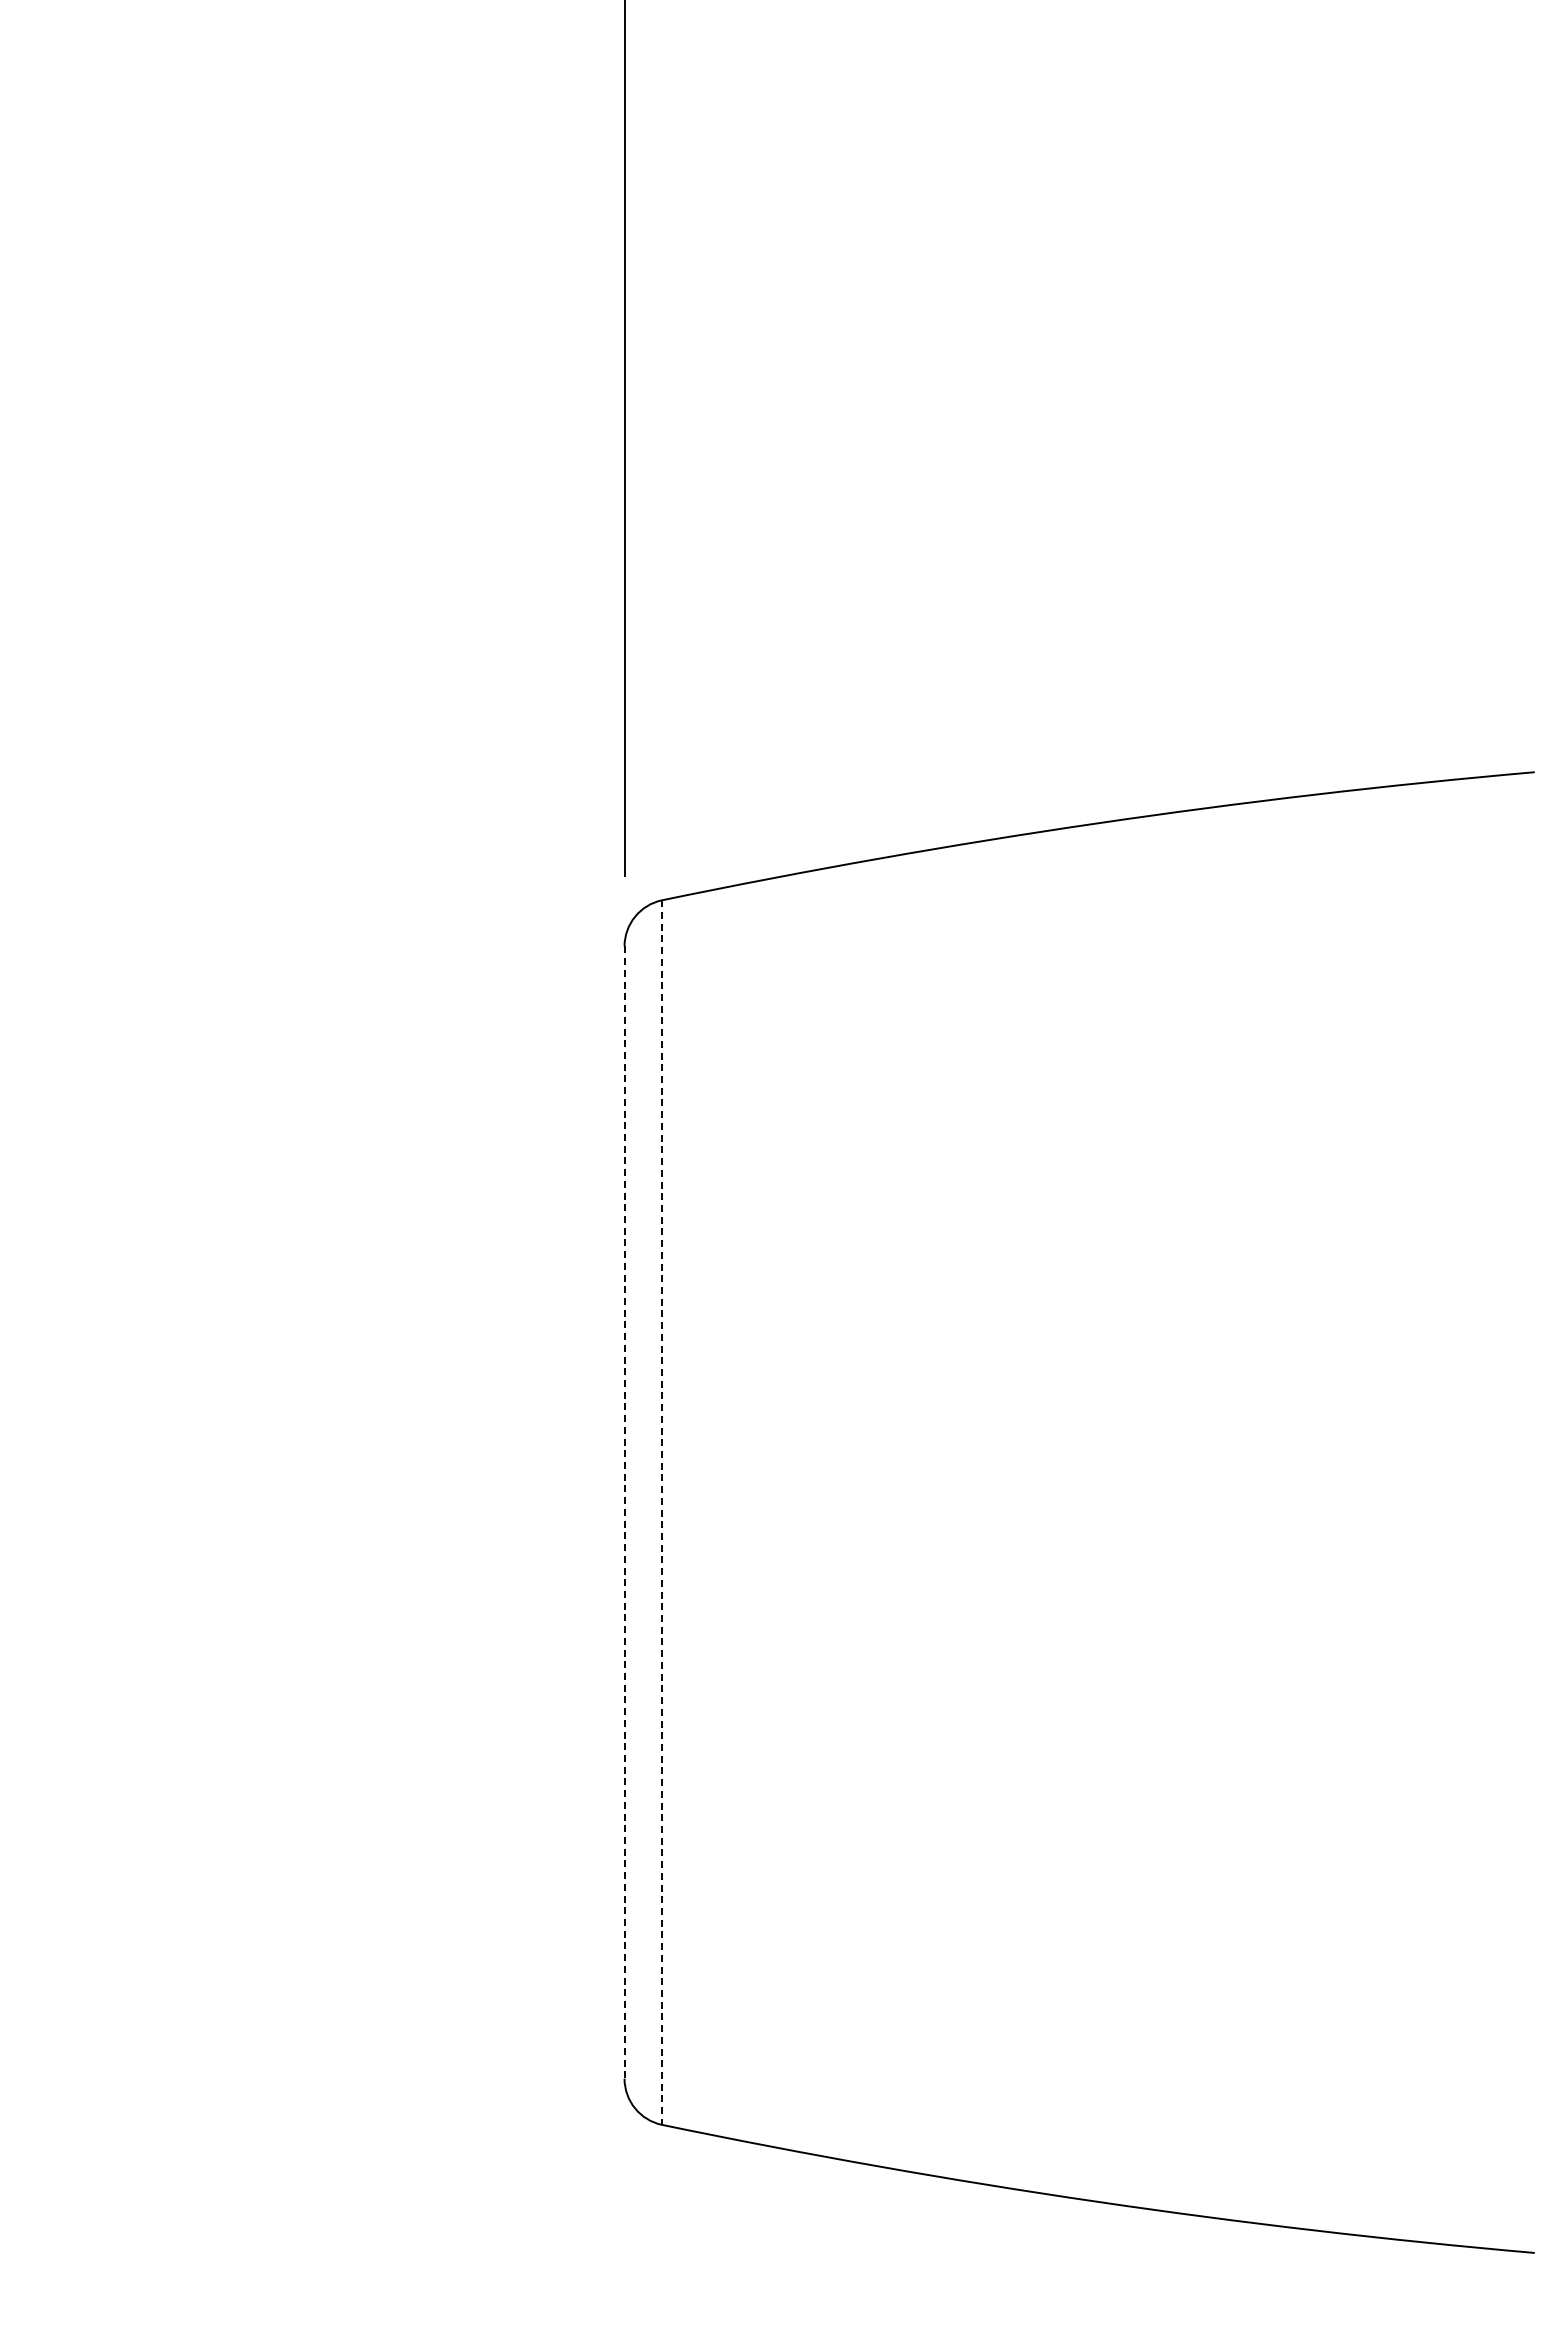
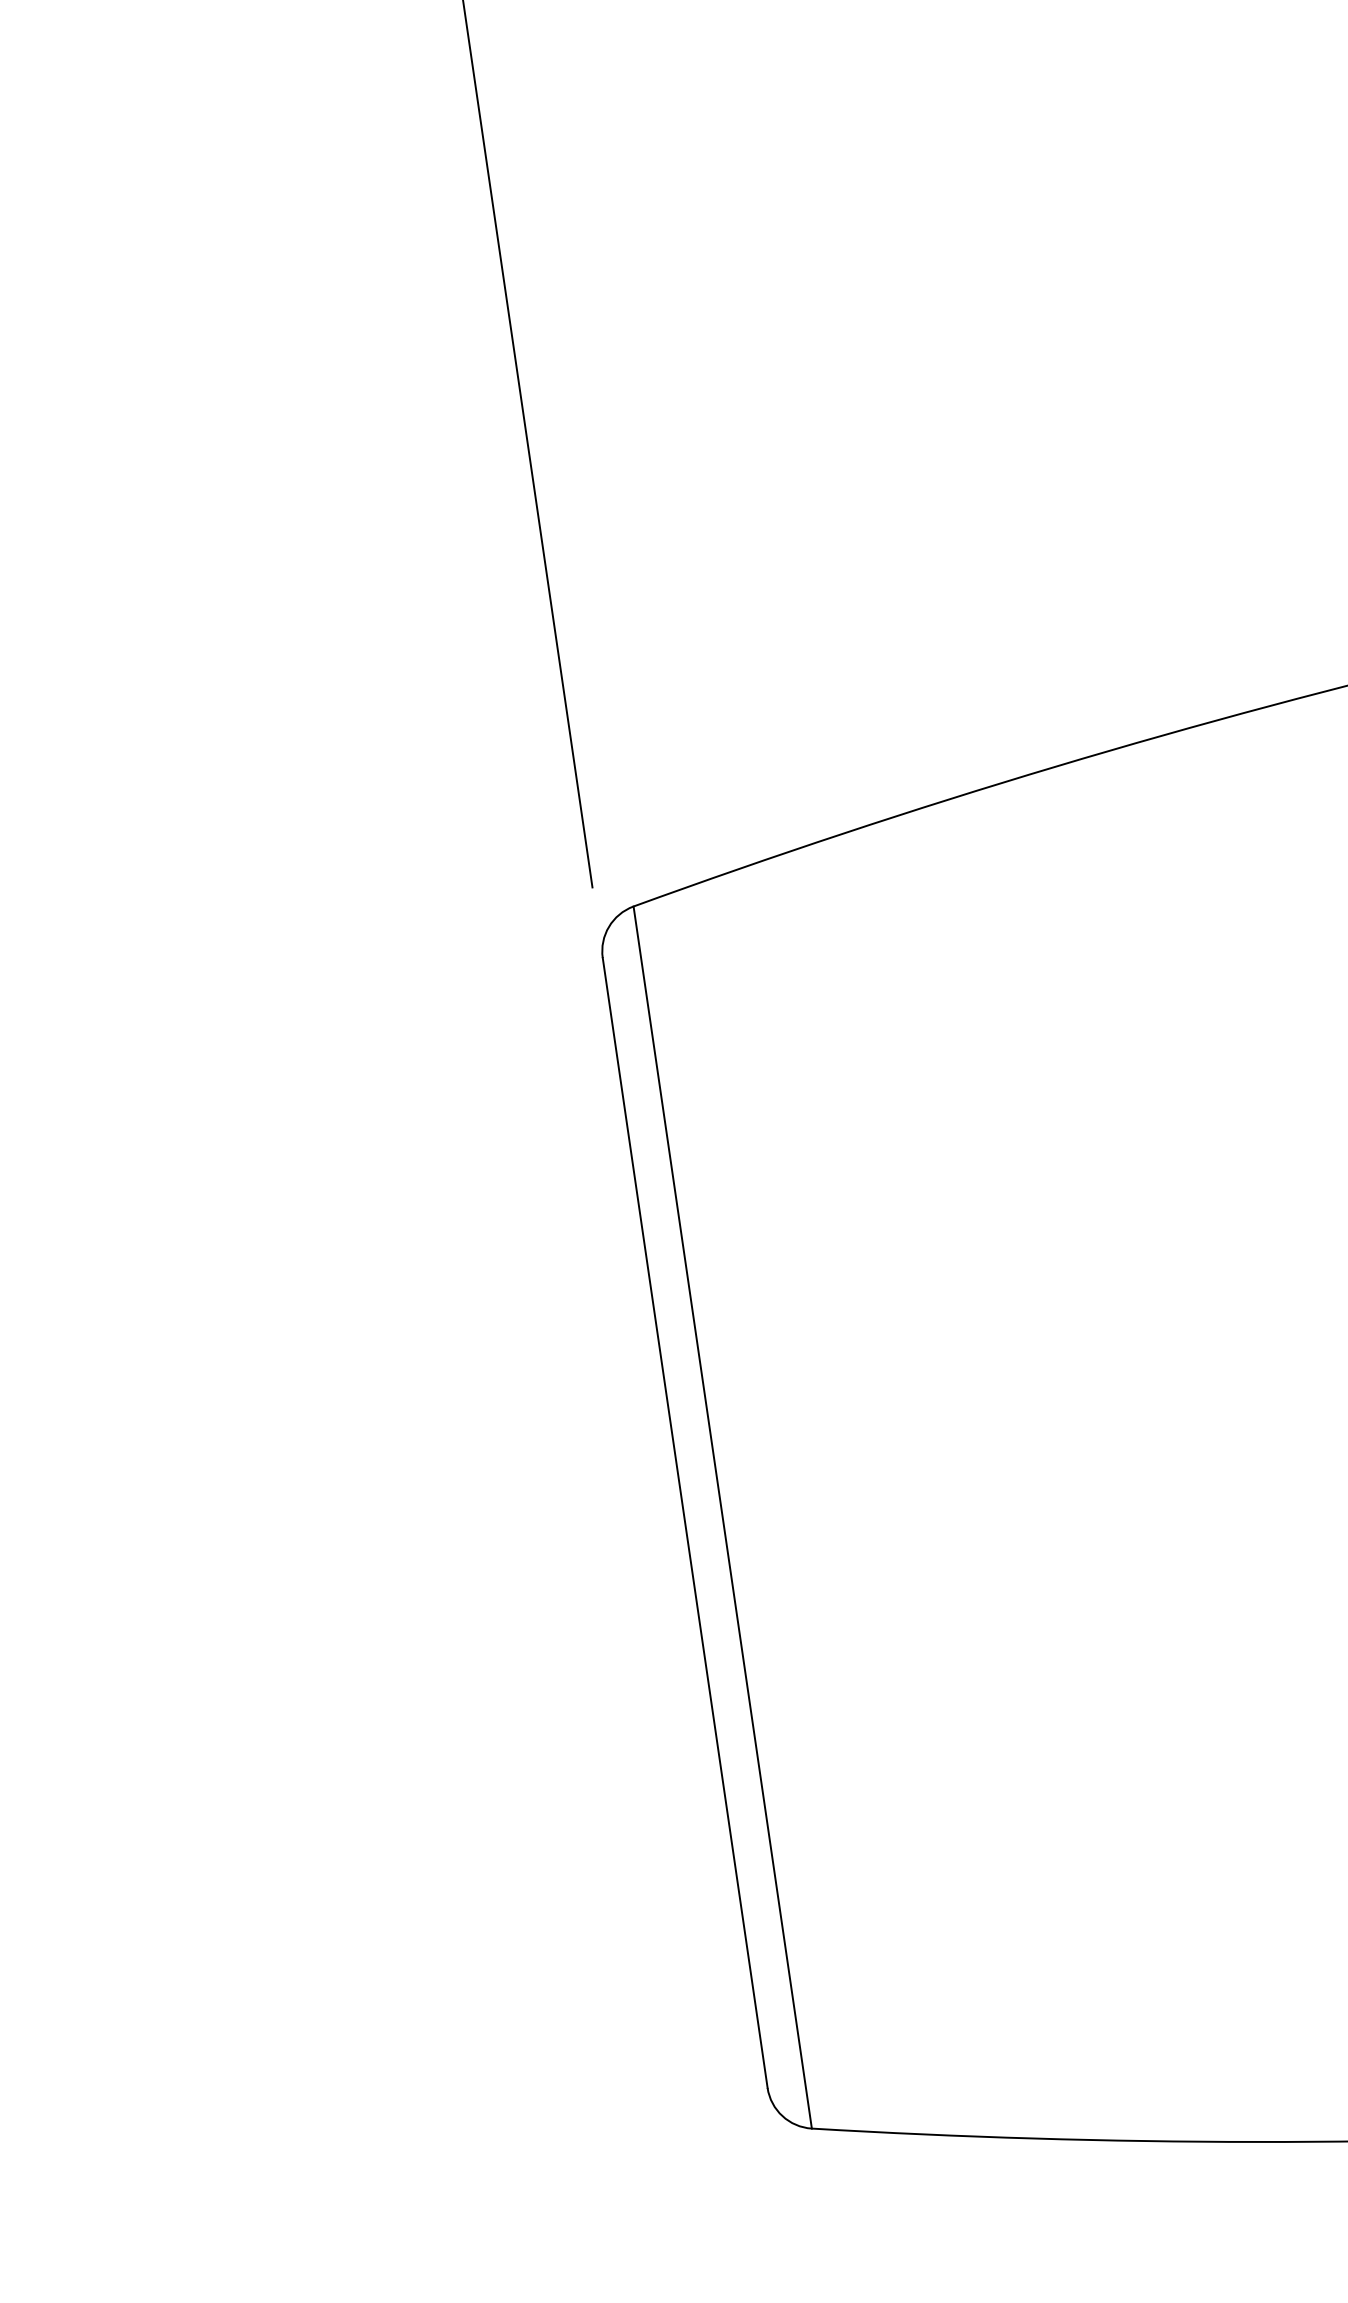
line: (624, 1513) -> (685, 1523), dashed -> solid
line: (662, 1513) -> (723, 1518), dashed -> solid

